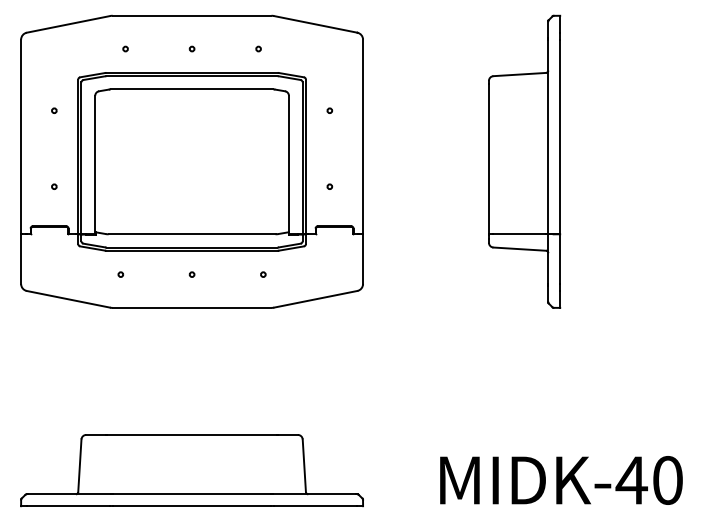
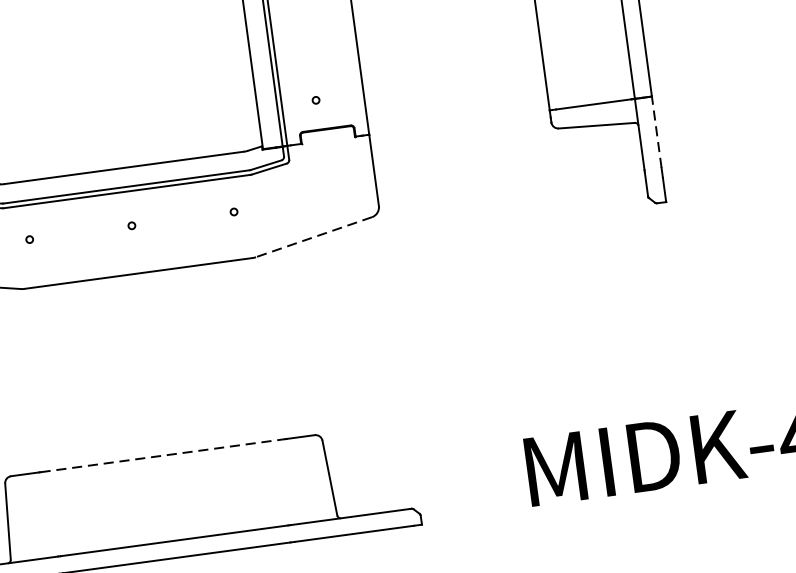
circle: (329, 186) -> (315, 100), moved
line: (560, 259) -> (657, 132), solid -> dashed
line: (315, 299) -> (313, 237), solid -> dashed
line: (192, 434) -> (163, 454), solid -> dashed

